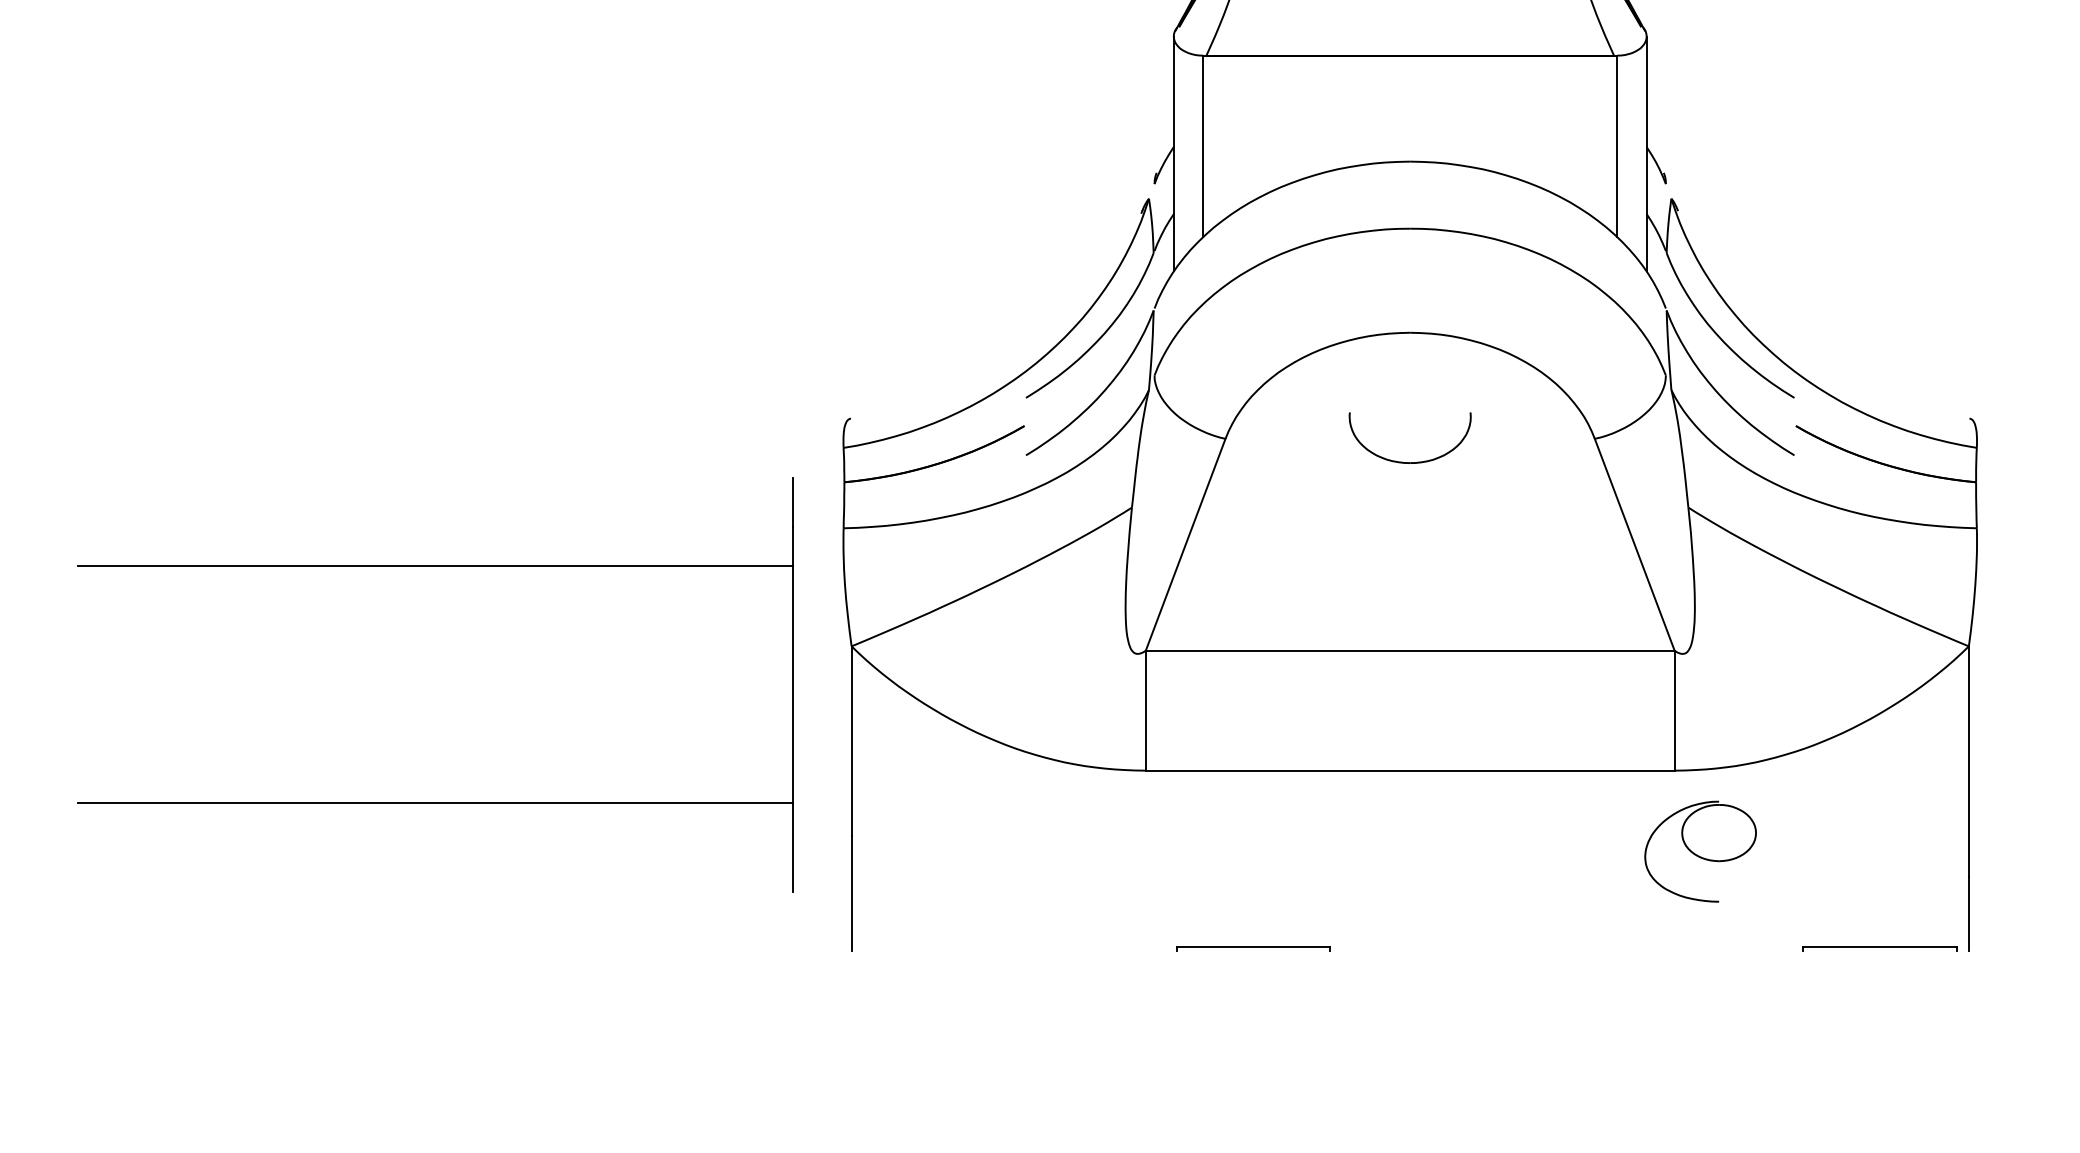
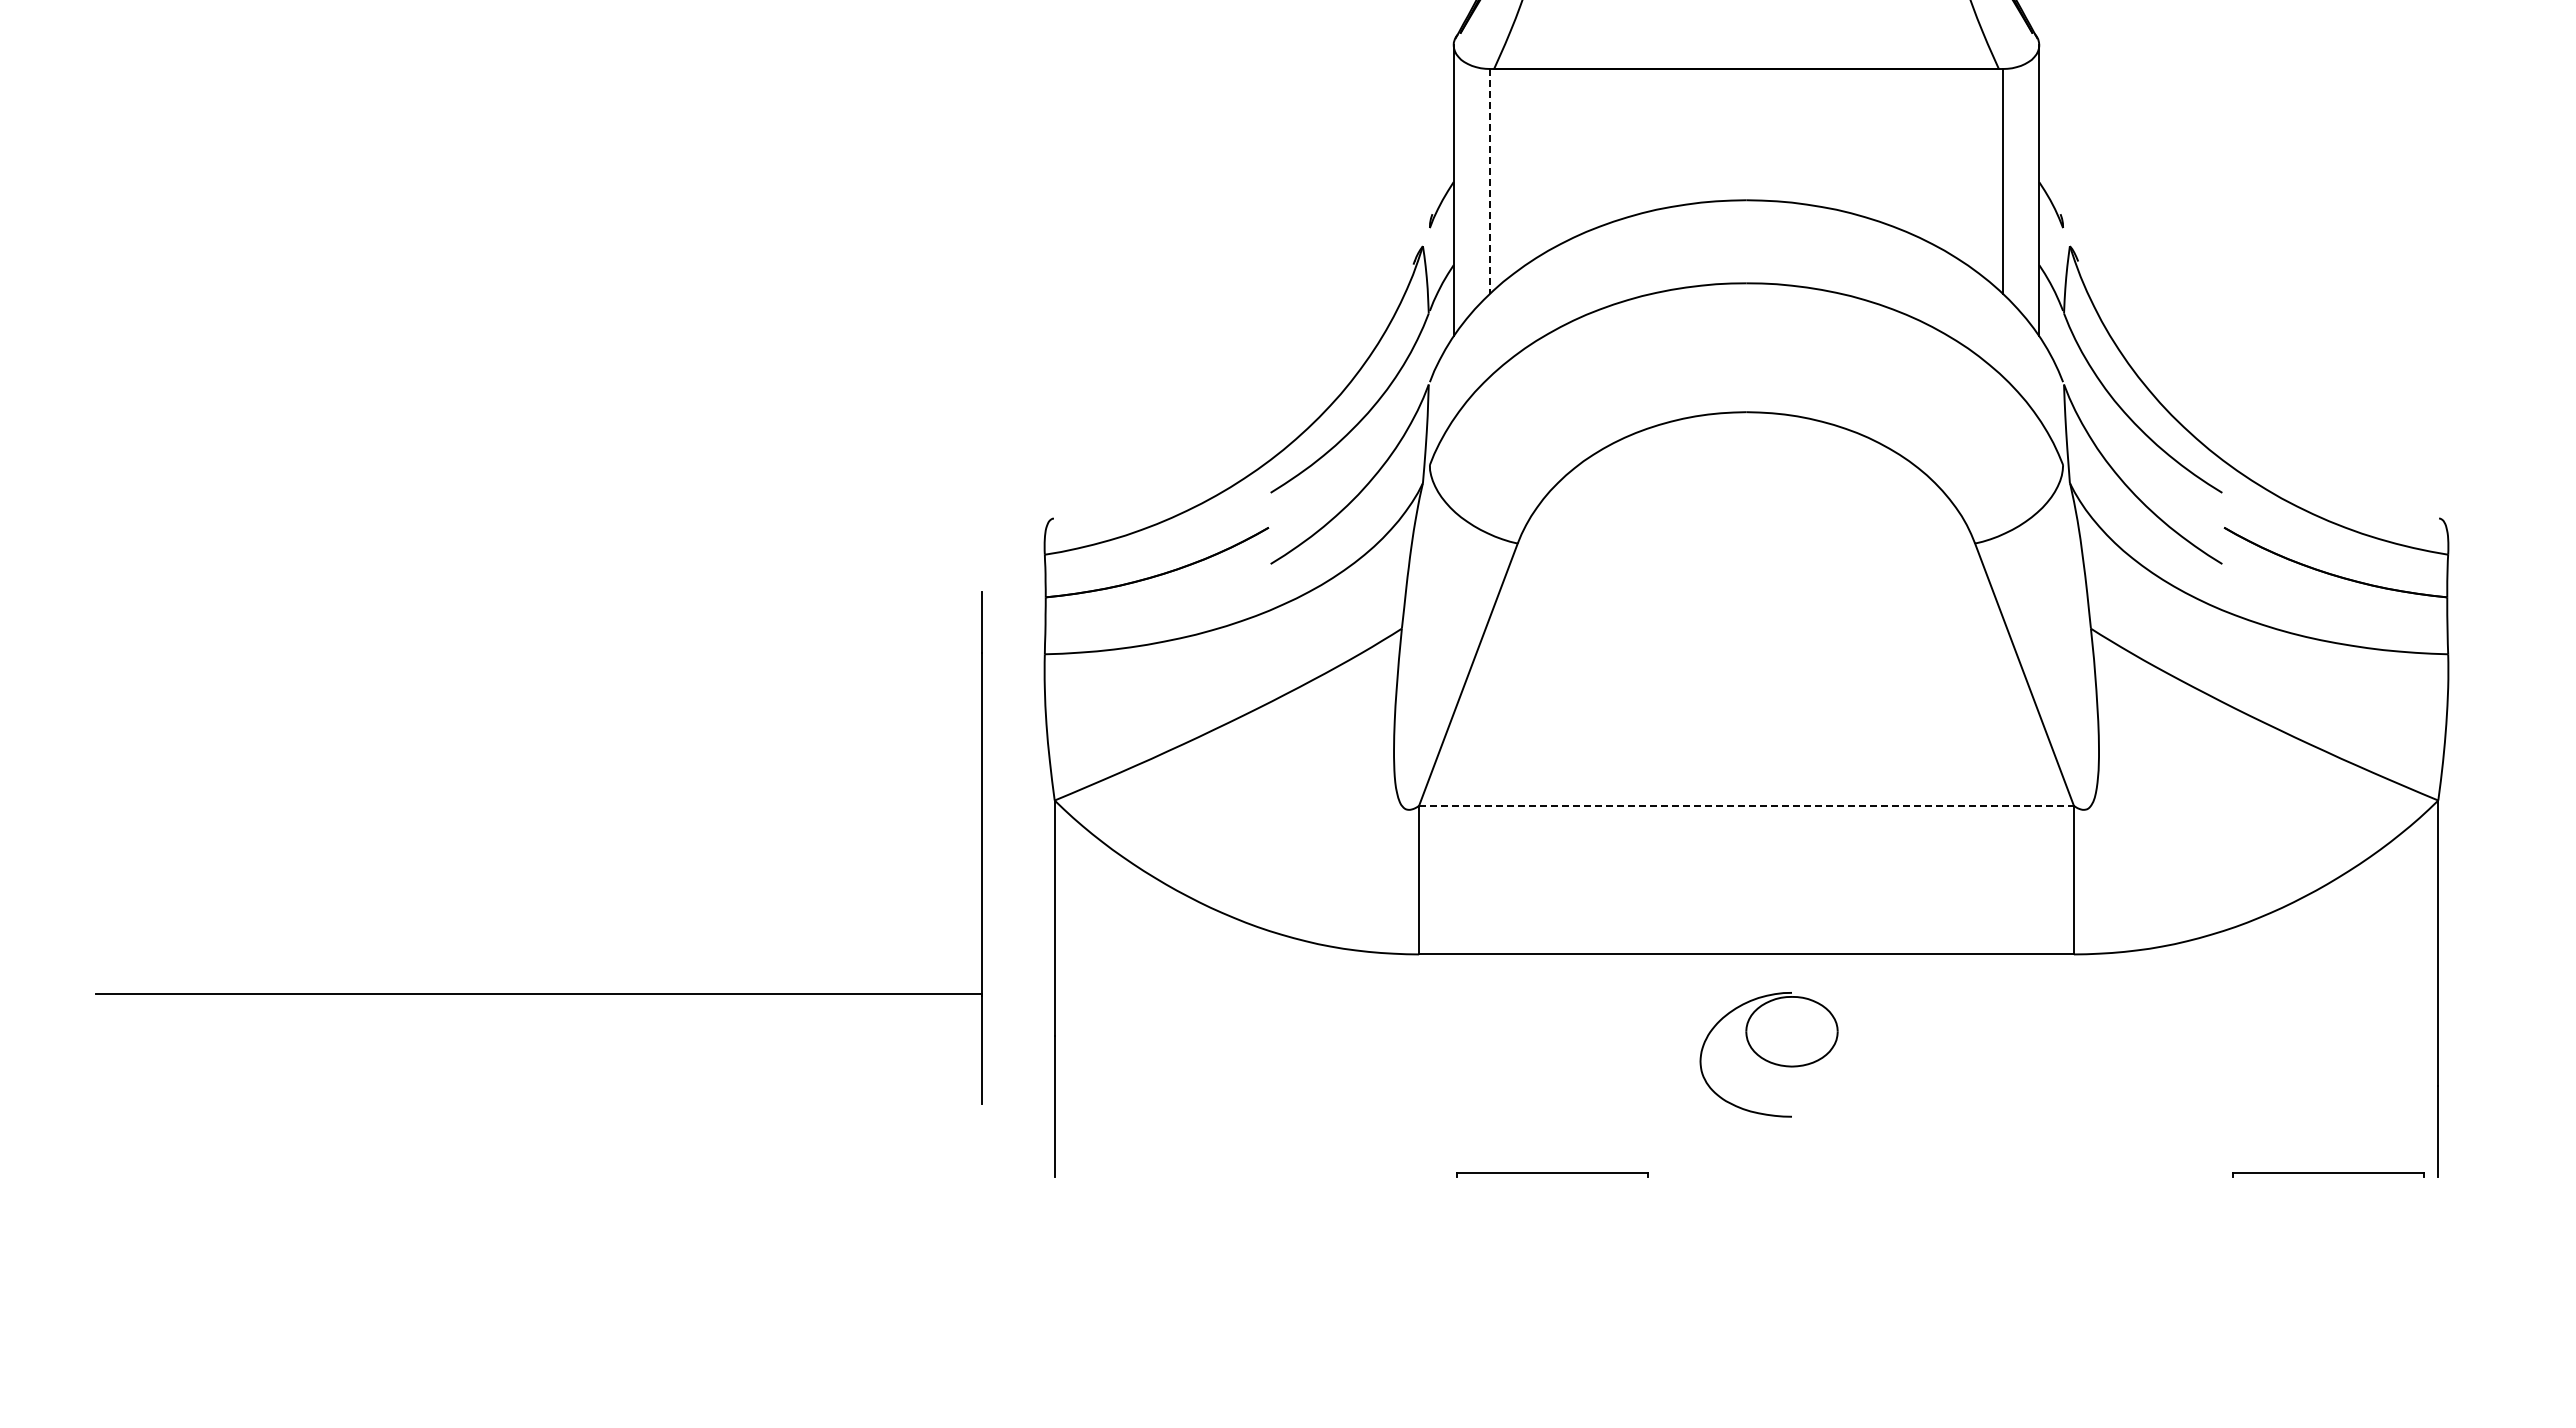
line: (1203, 146) -> (1490, 181), solid -> dashed
part: (1410, 462) -> (1746, 572), removed
line: (434, 566) -> (538, 701), removed
line: (1411, 650) -> (1747, 805), solid -> dashed
part: (1700, 851) -> (1768, 1054), moved

